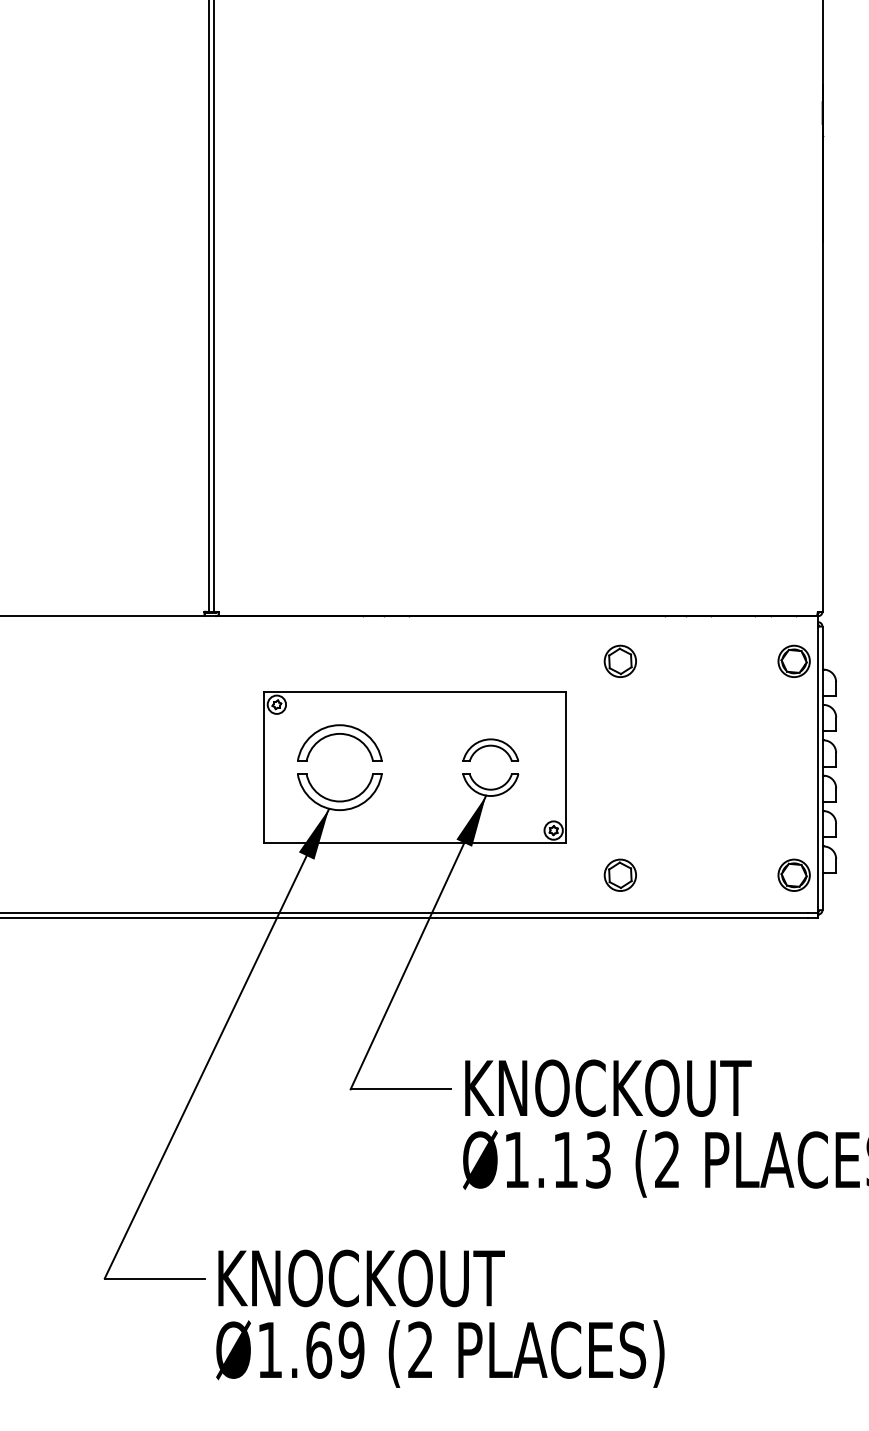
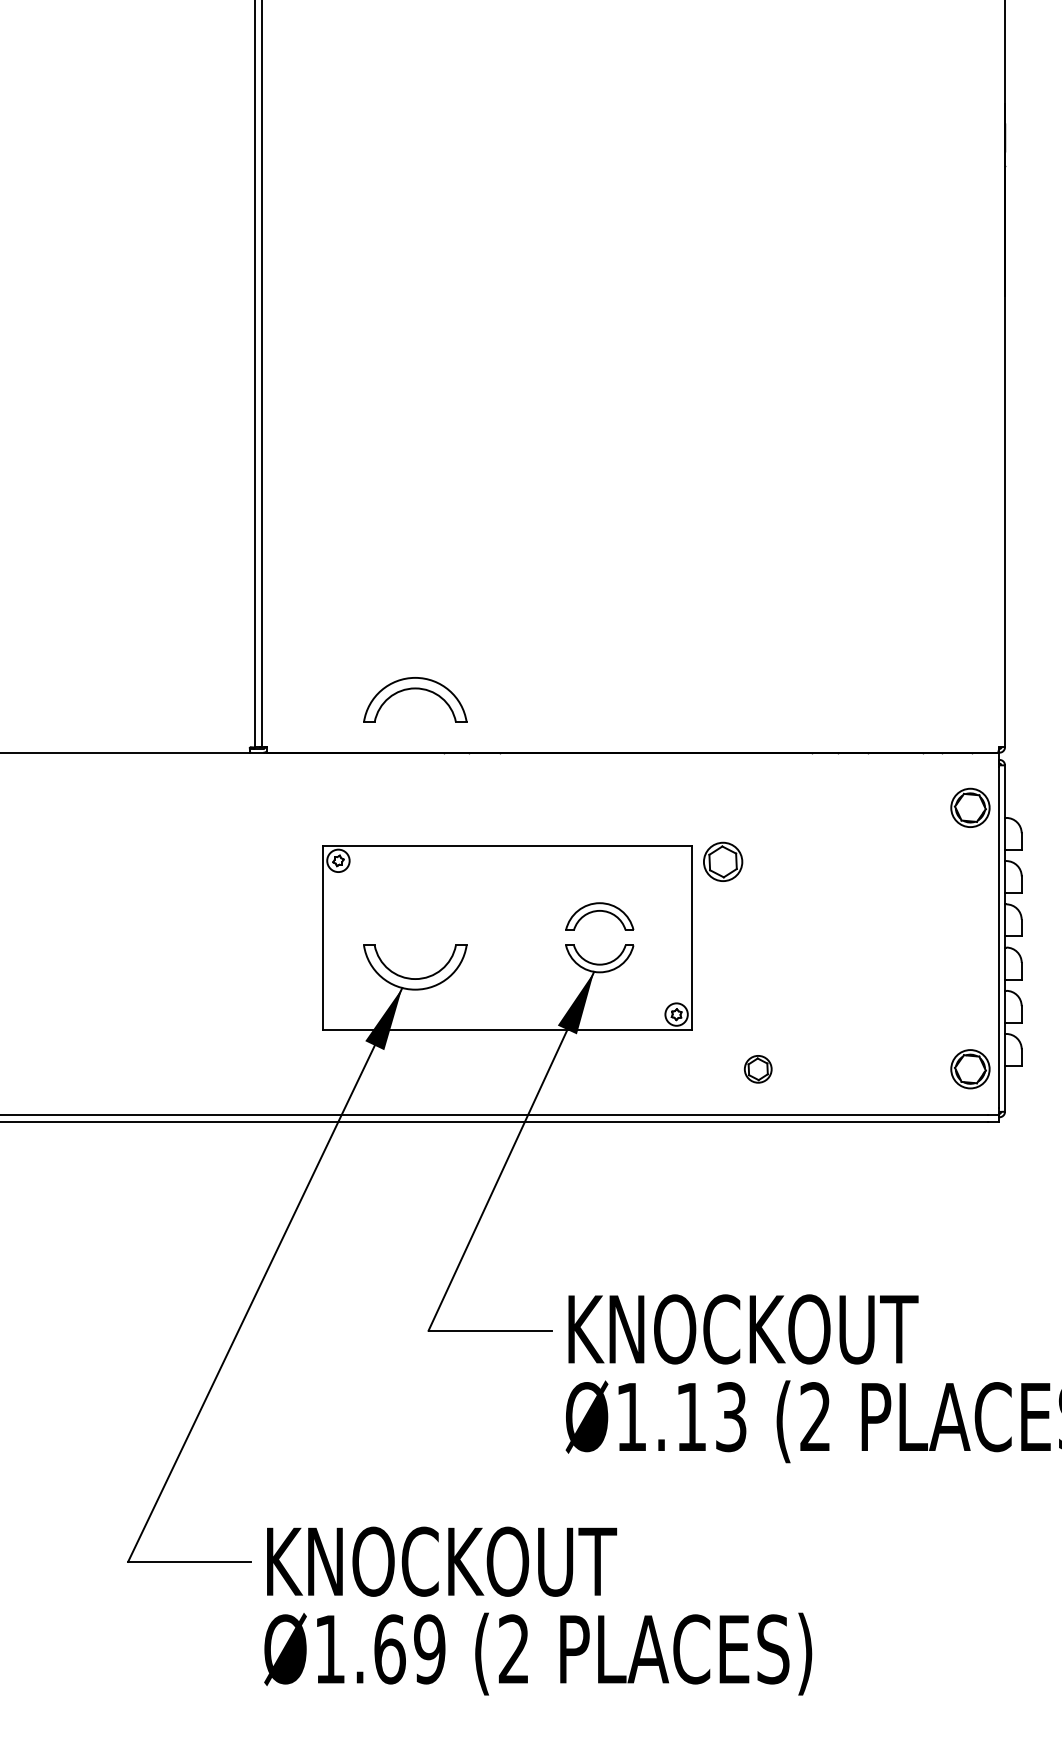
part: (620, 661) -> (723, 861), moved
part: (339, 734) -> (415, 689), moved
part: (620, 875) -> (758, 1069), size x0.7

